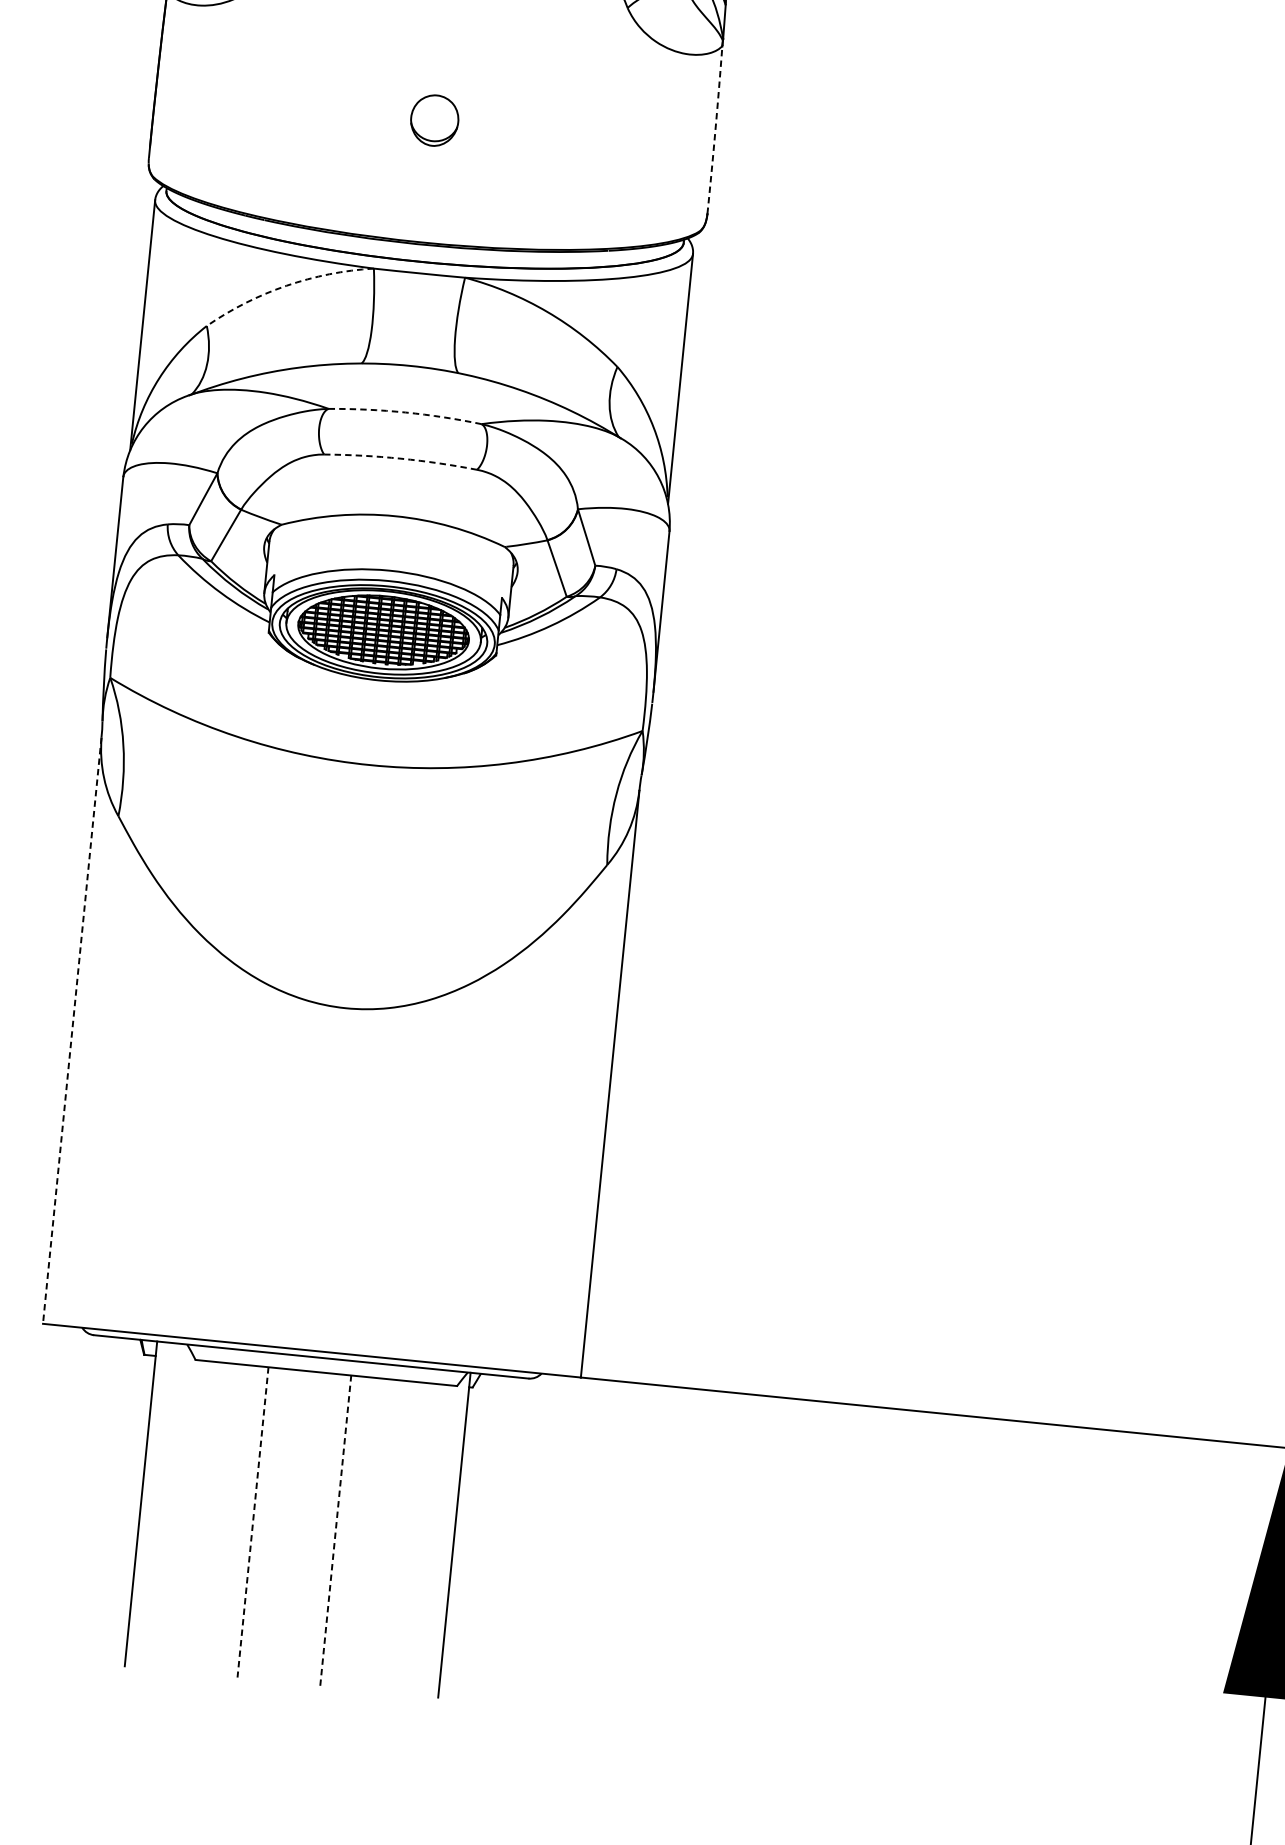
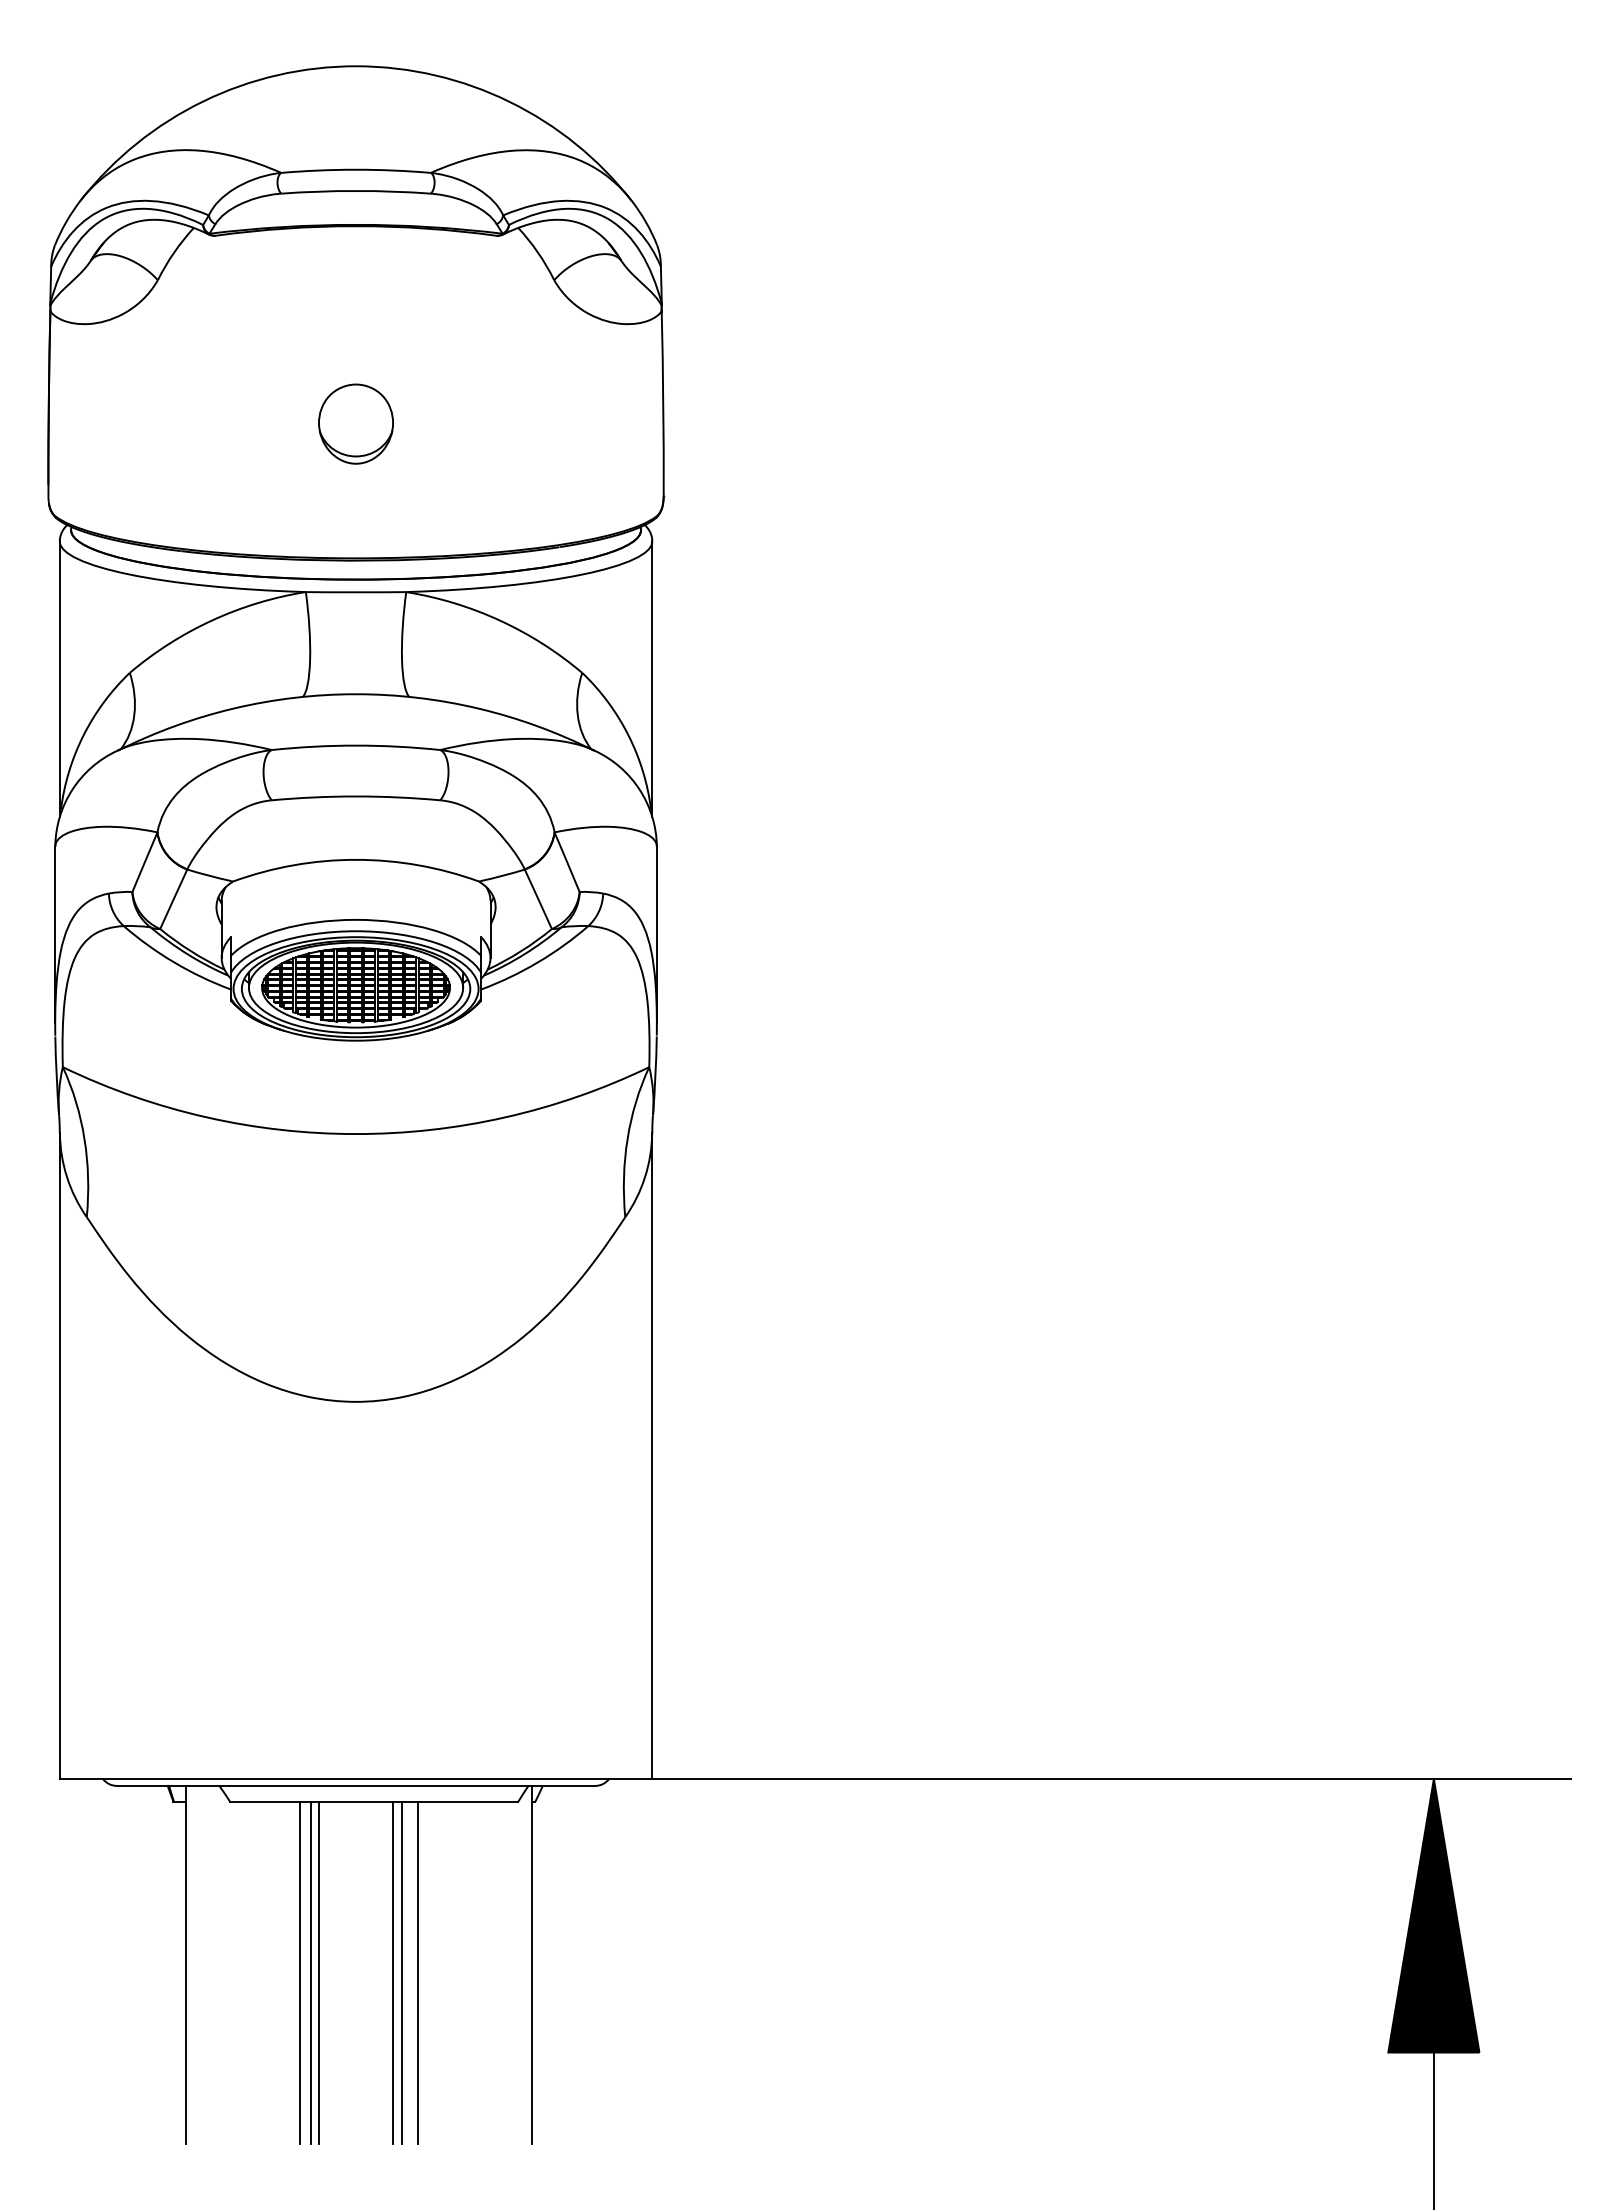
part: (434, 120) -> (355, 423), size x1.43
arc: (715, 129) -> (663, 403), dashed -> solid
arc: (286, 285) -> (212, 620), dashed -> solid
arc: (405, 412) -> (356, 745), dashed -> solid
arc: (401, 458) -> (356, 796), dashed -> solid
line: (71, 1030) -> (59, 1456), dashed -> solid
line: (243, 1521) -> (300, 1972), added
line: (253, 1522) -> (310, 1972), dashed -> solid
line: (261, 1522) -> (319, 1972), added
line: (327, 1529) -> (392, 1972), added
line: (335, 1530) -> (401, 1972), dashed -> solid
line: (350, 1531) -> (417, 1972), added

